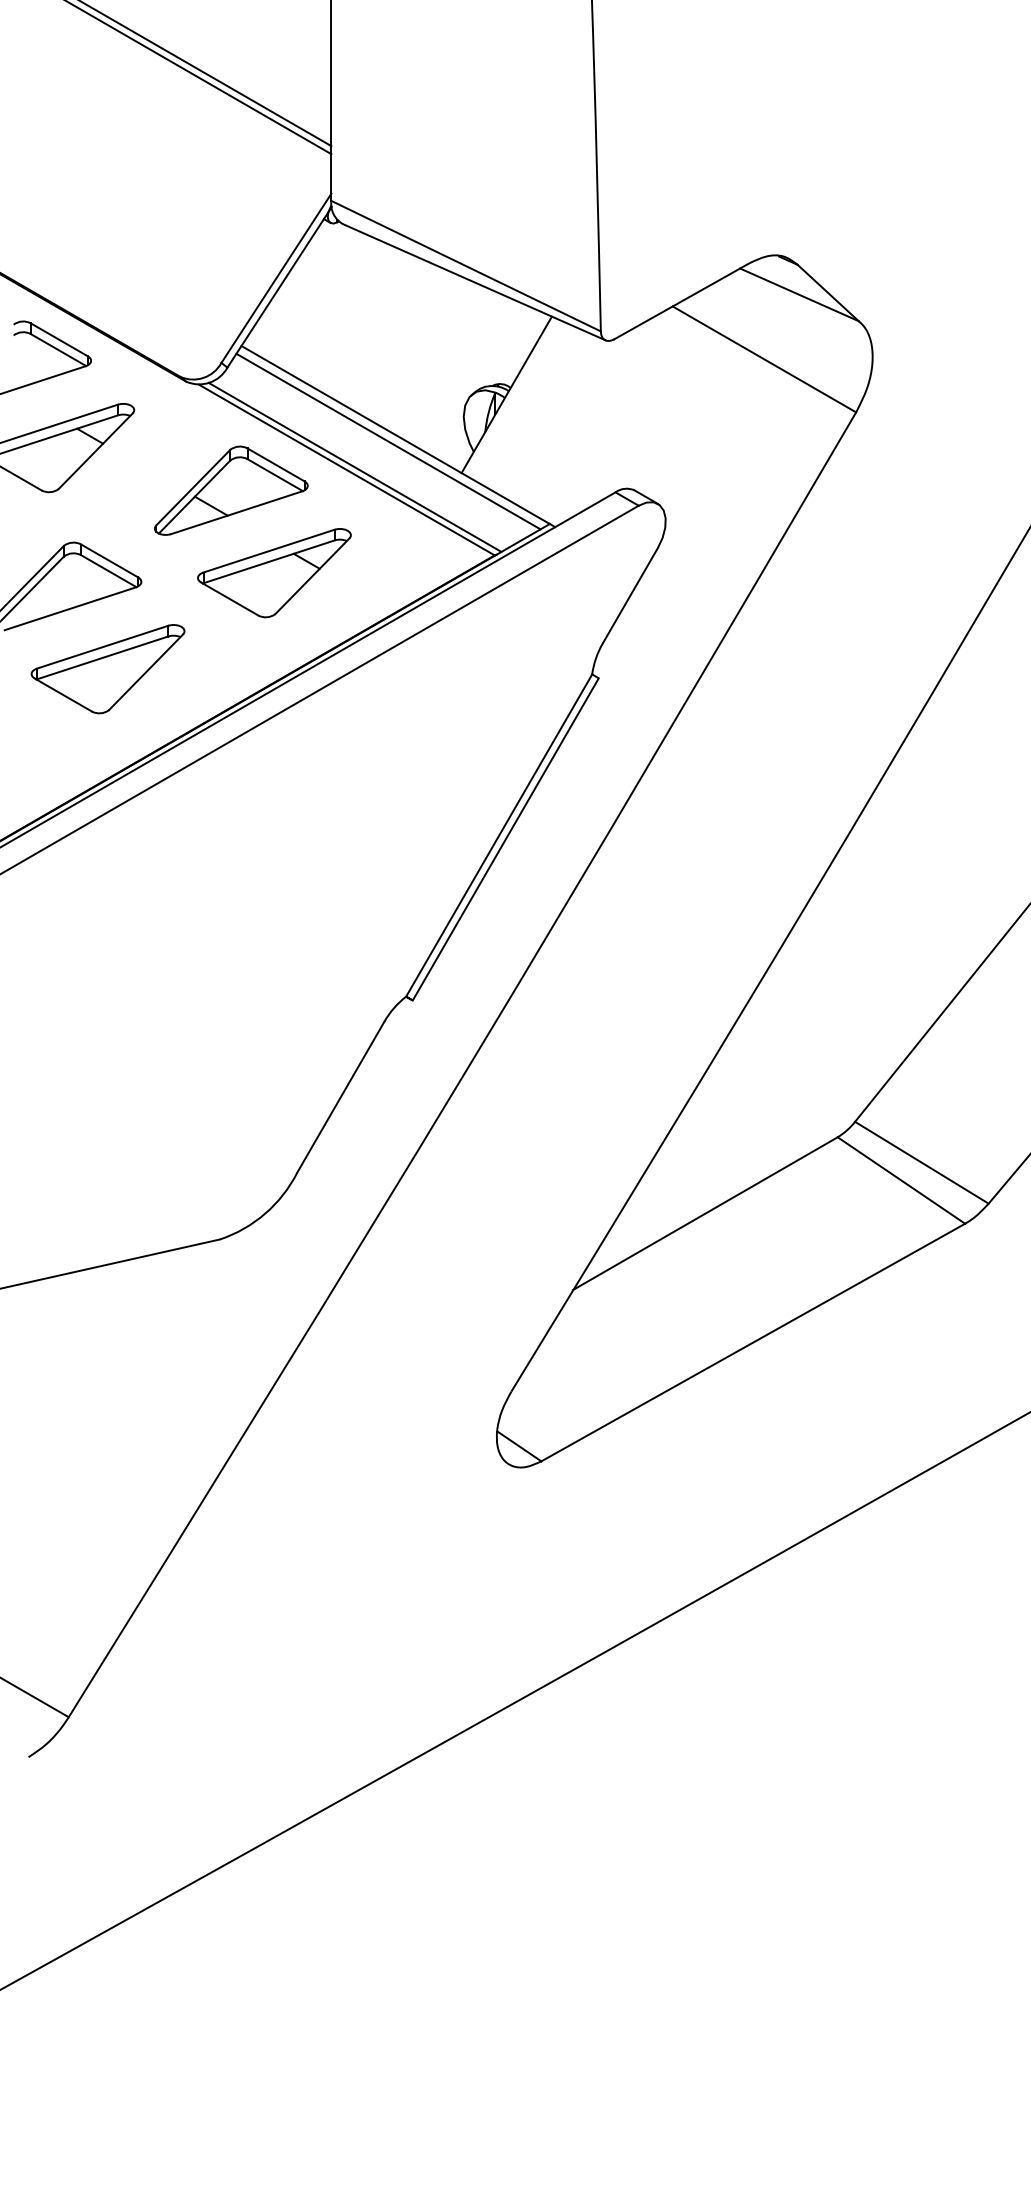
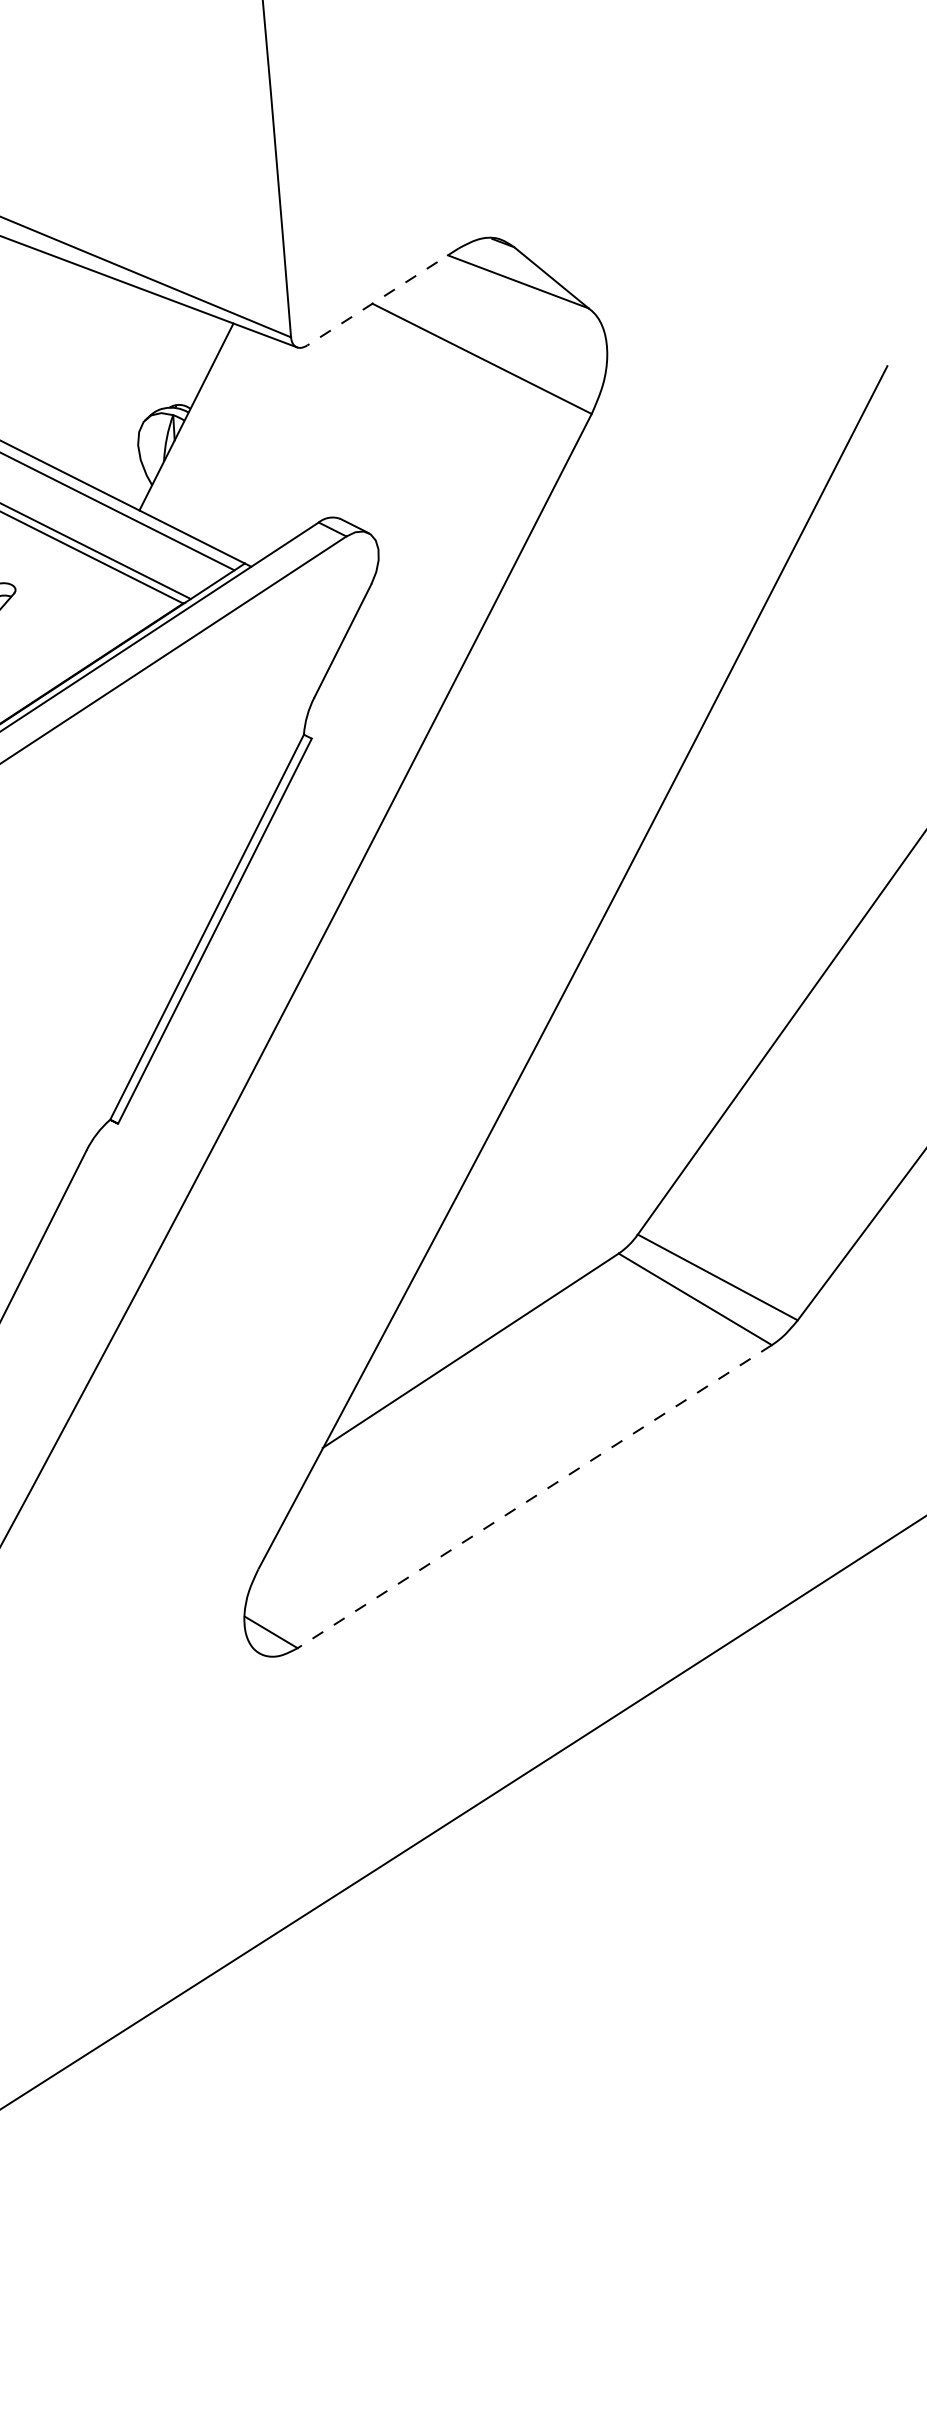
line: (682, 301) -> (383, 297), solid -> dashed
line: (753, 1342) -> (535, 1496), solid -> dashed

